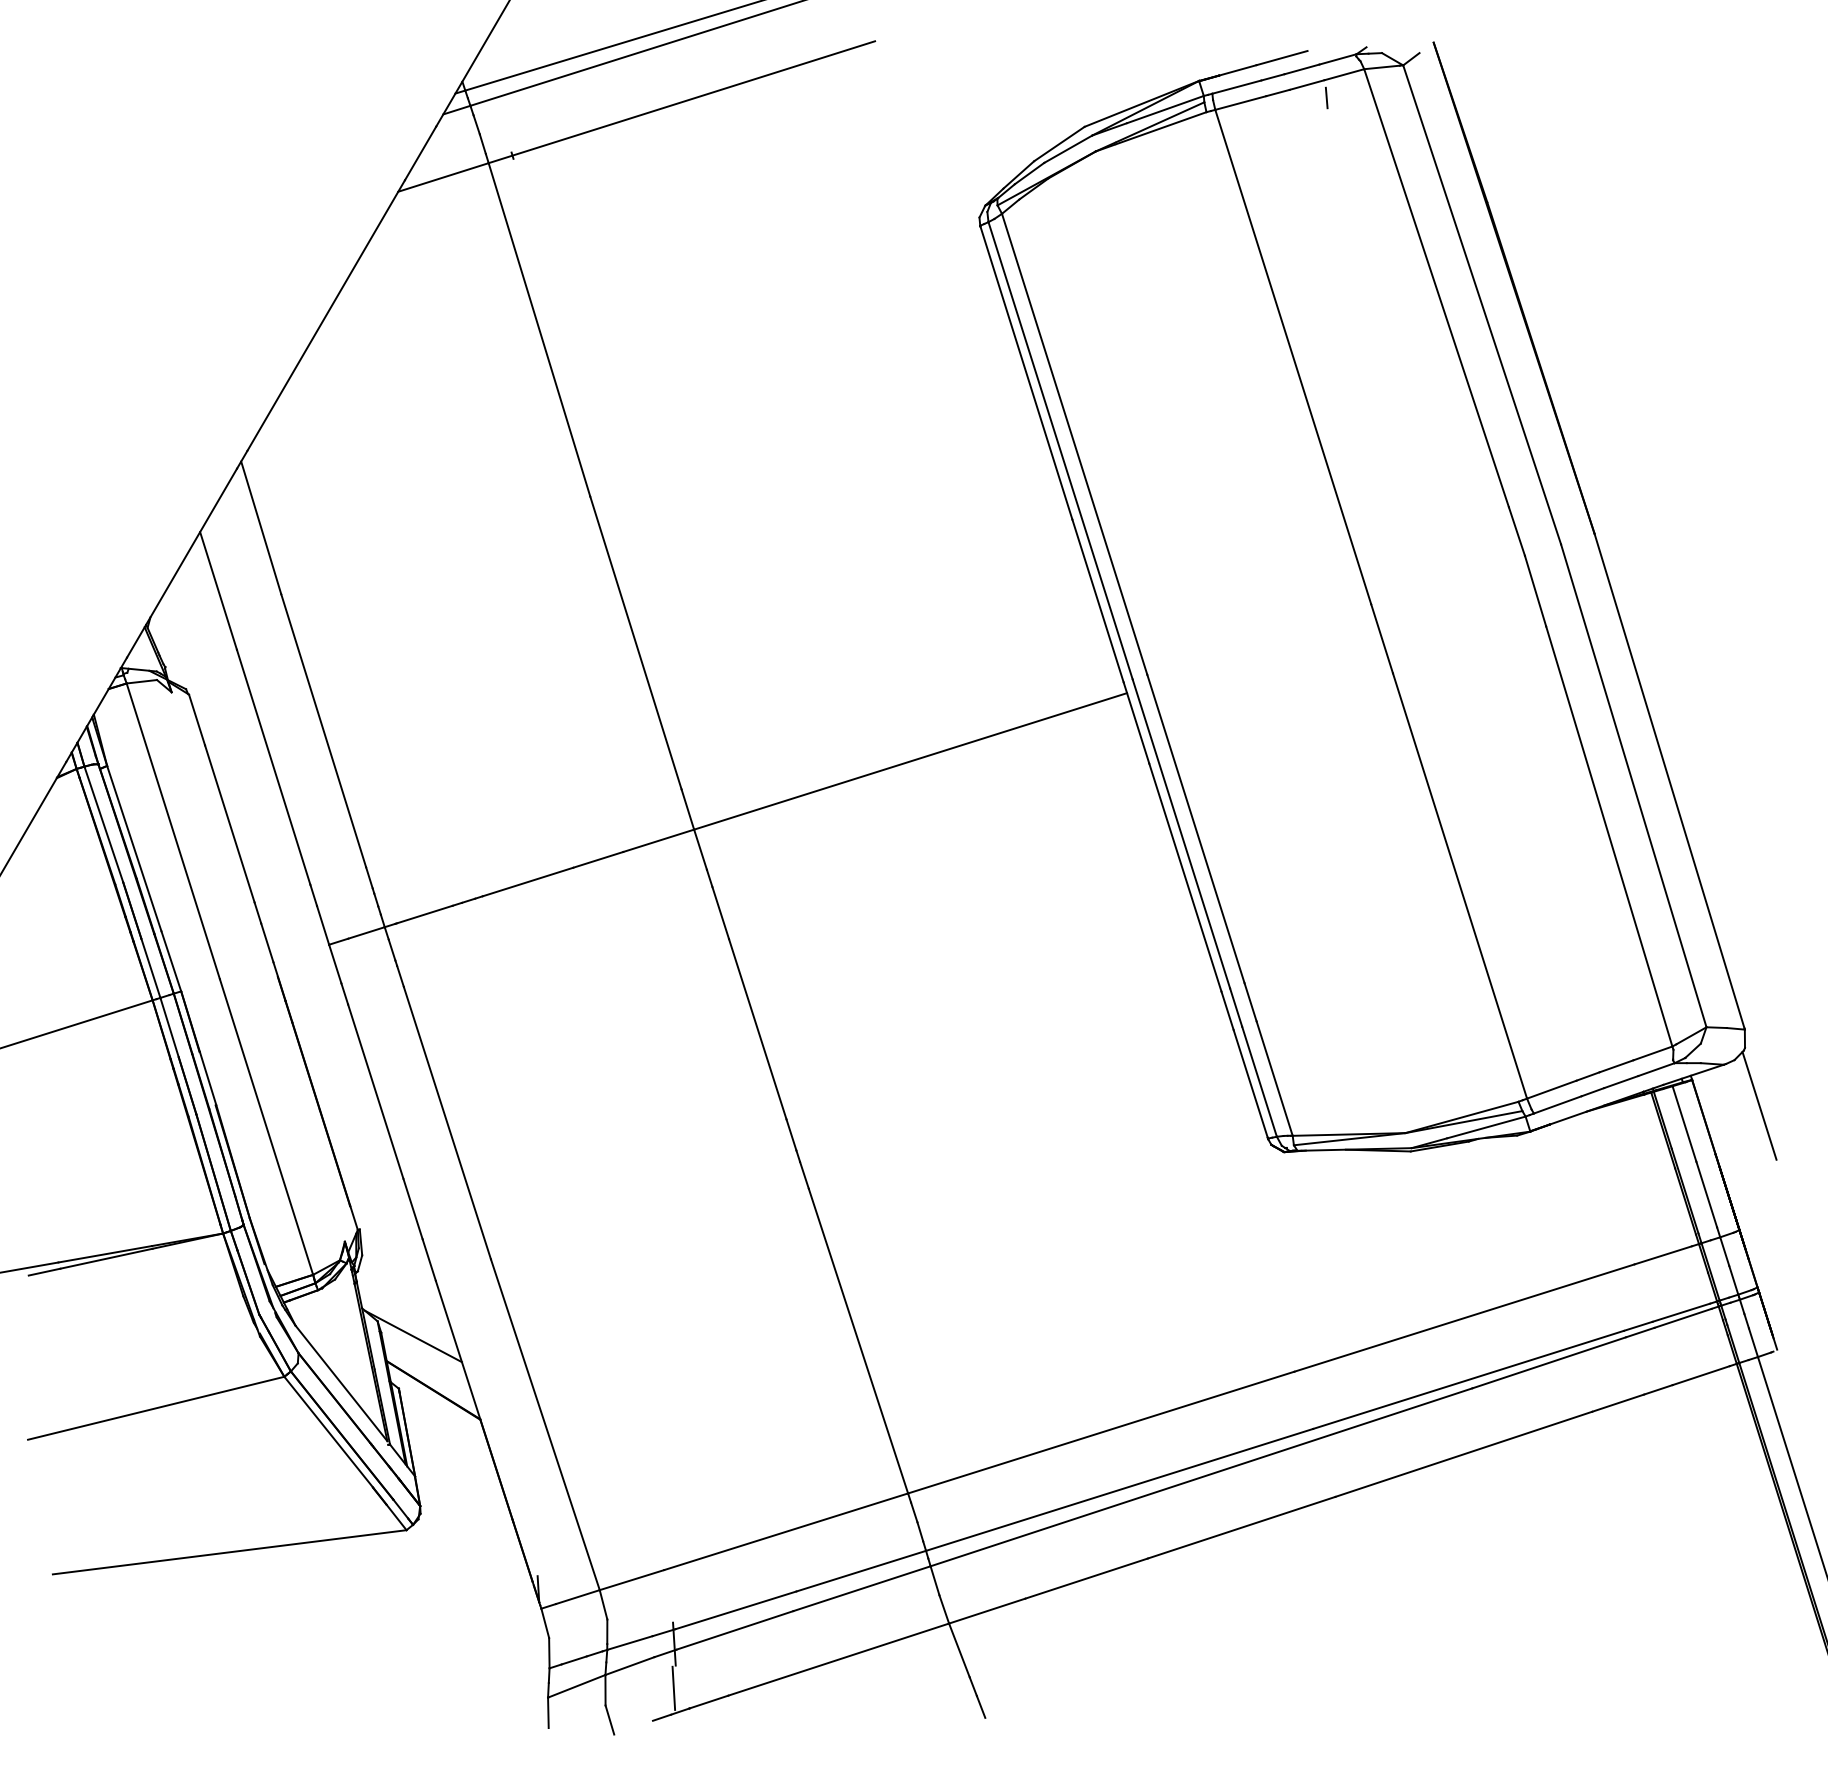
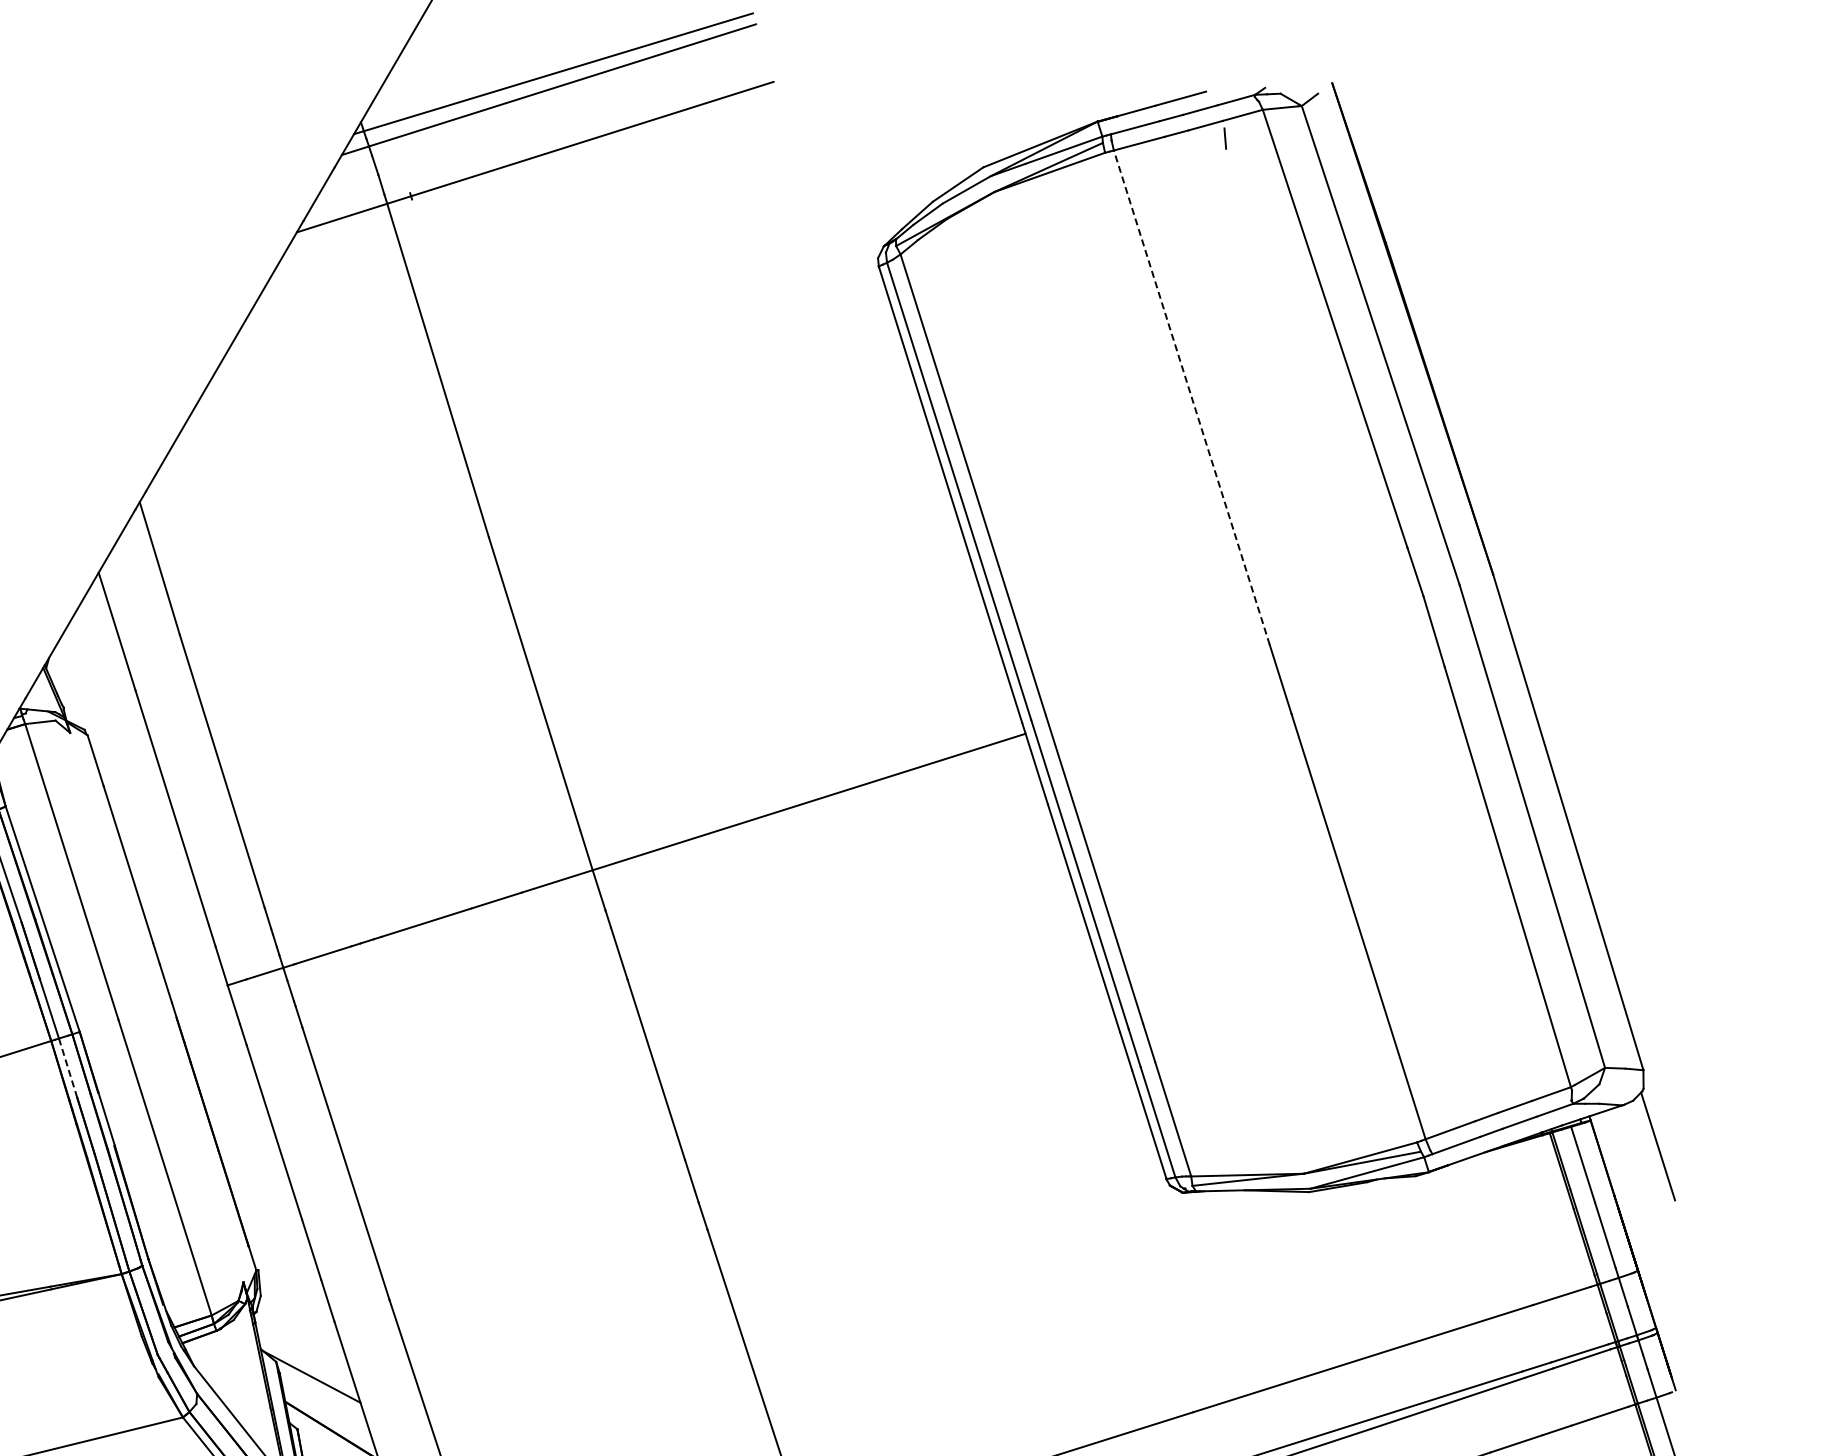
line: (1293, 356) -> (1192, 397), solid -> dashed
line: (169, 1028) -> (68, 1069), solid -> dashed

